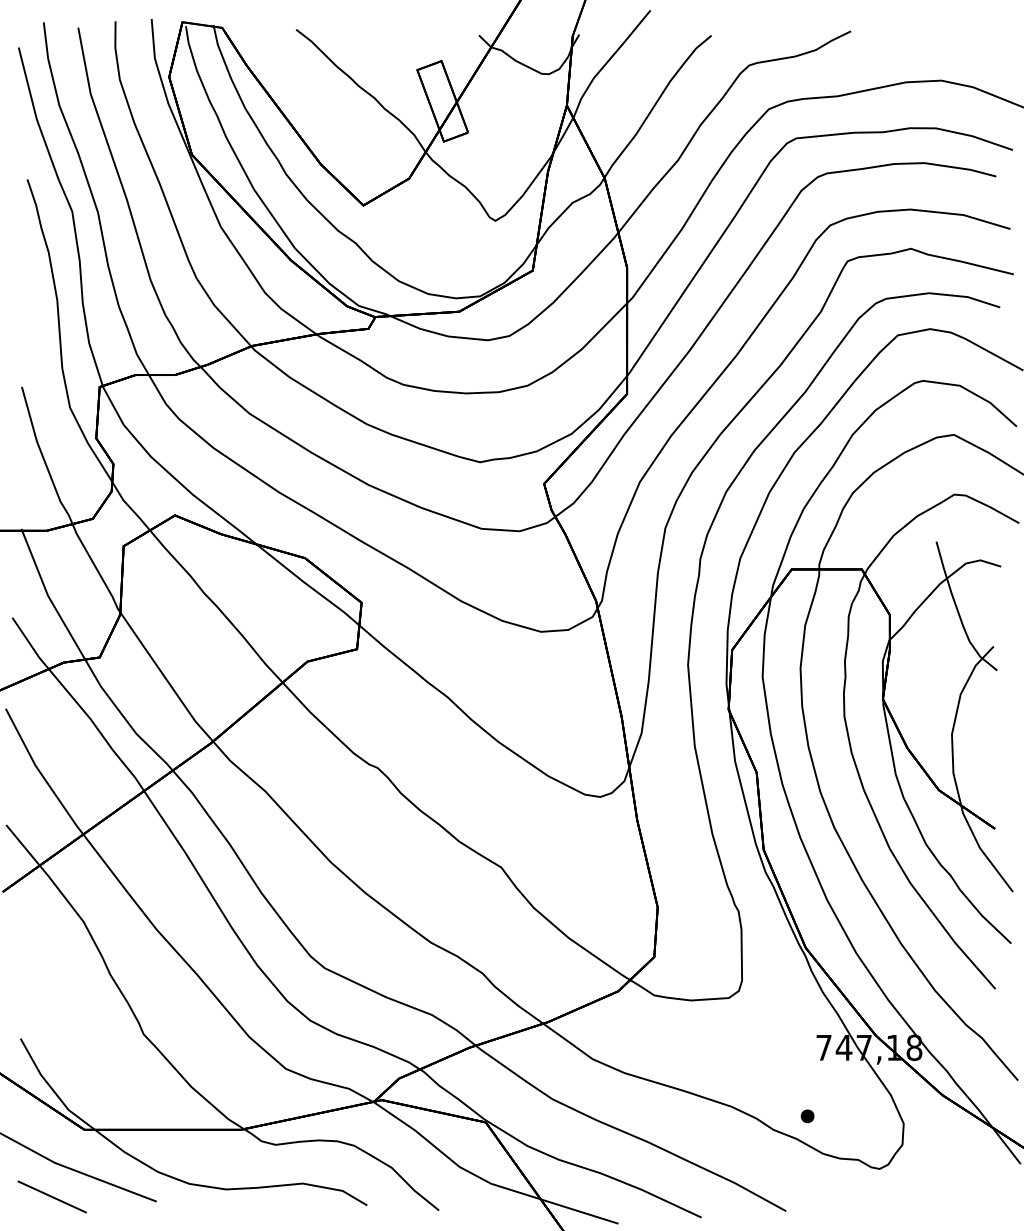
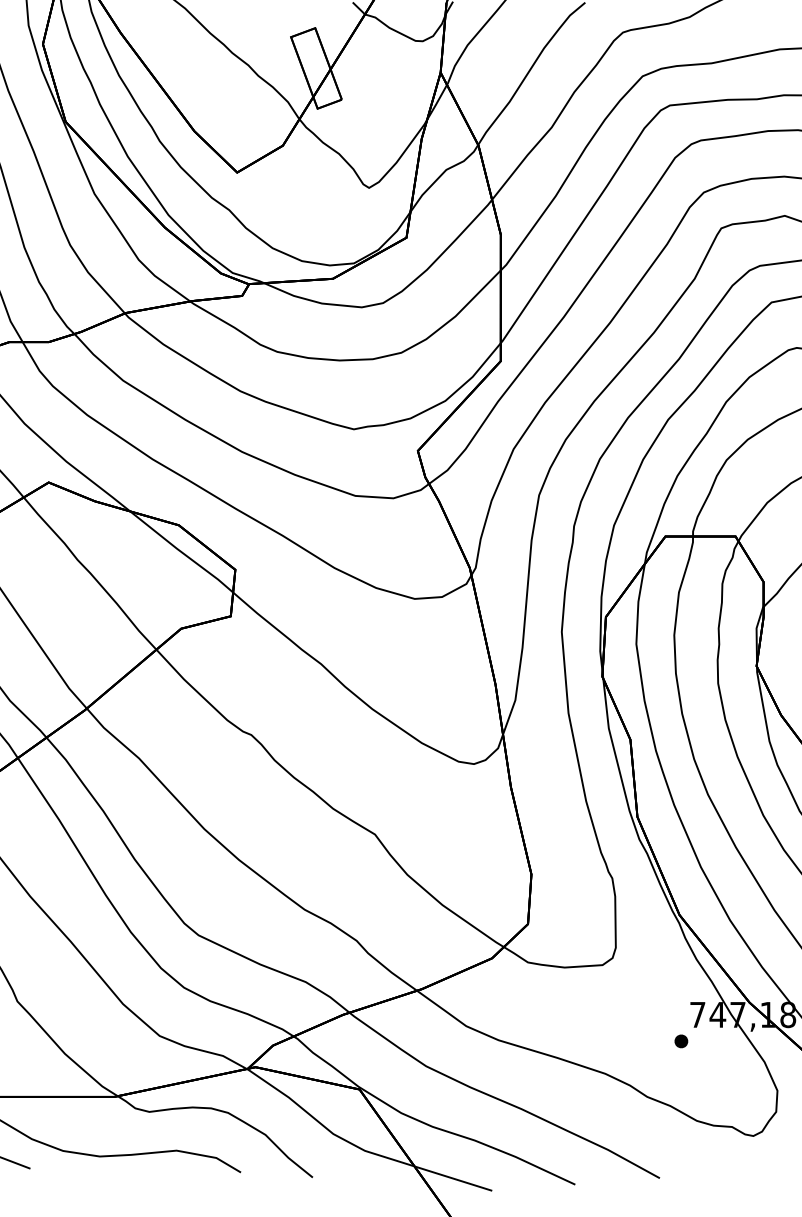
part: (807, 1116) -> (681, 1041), moved

